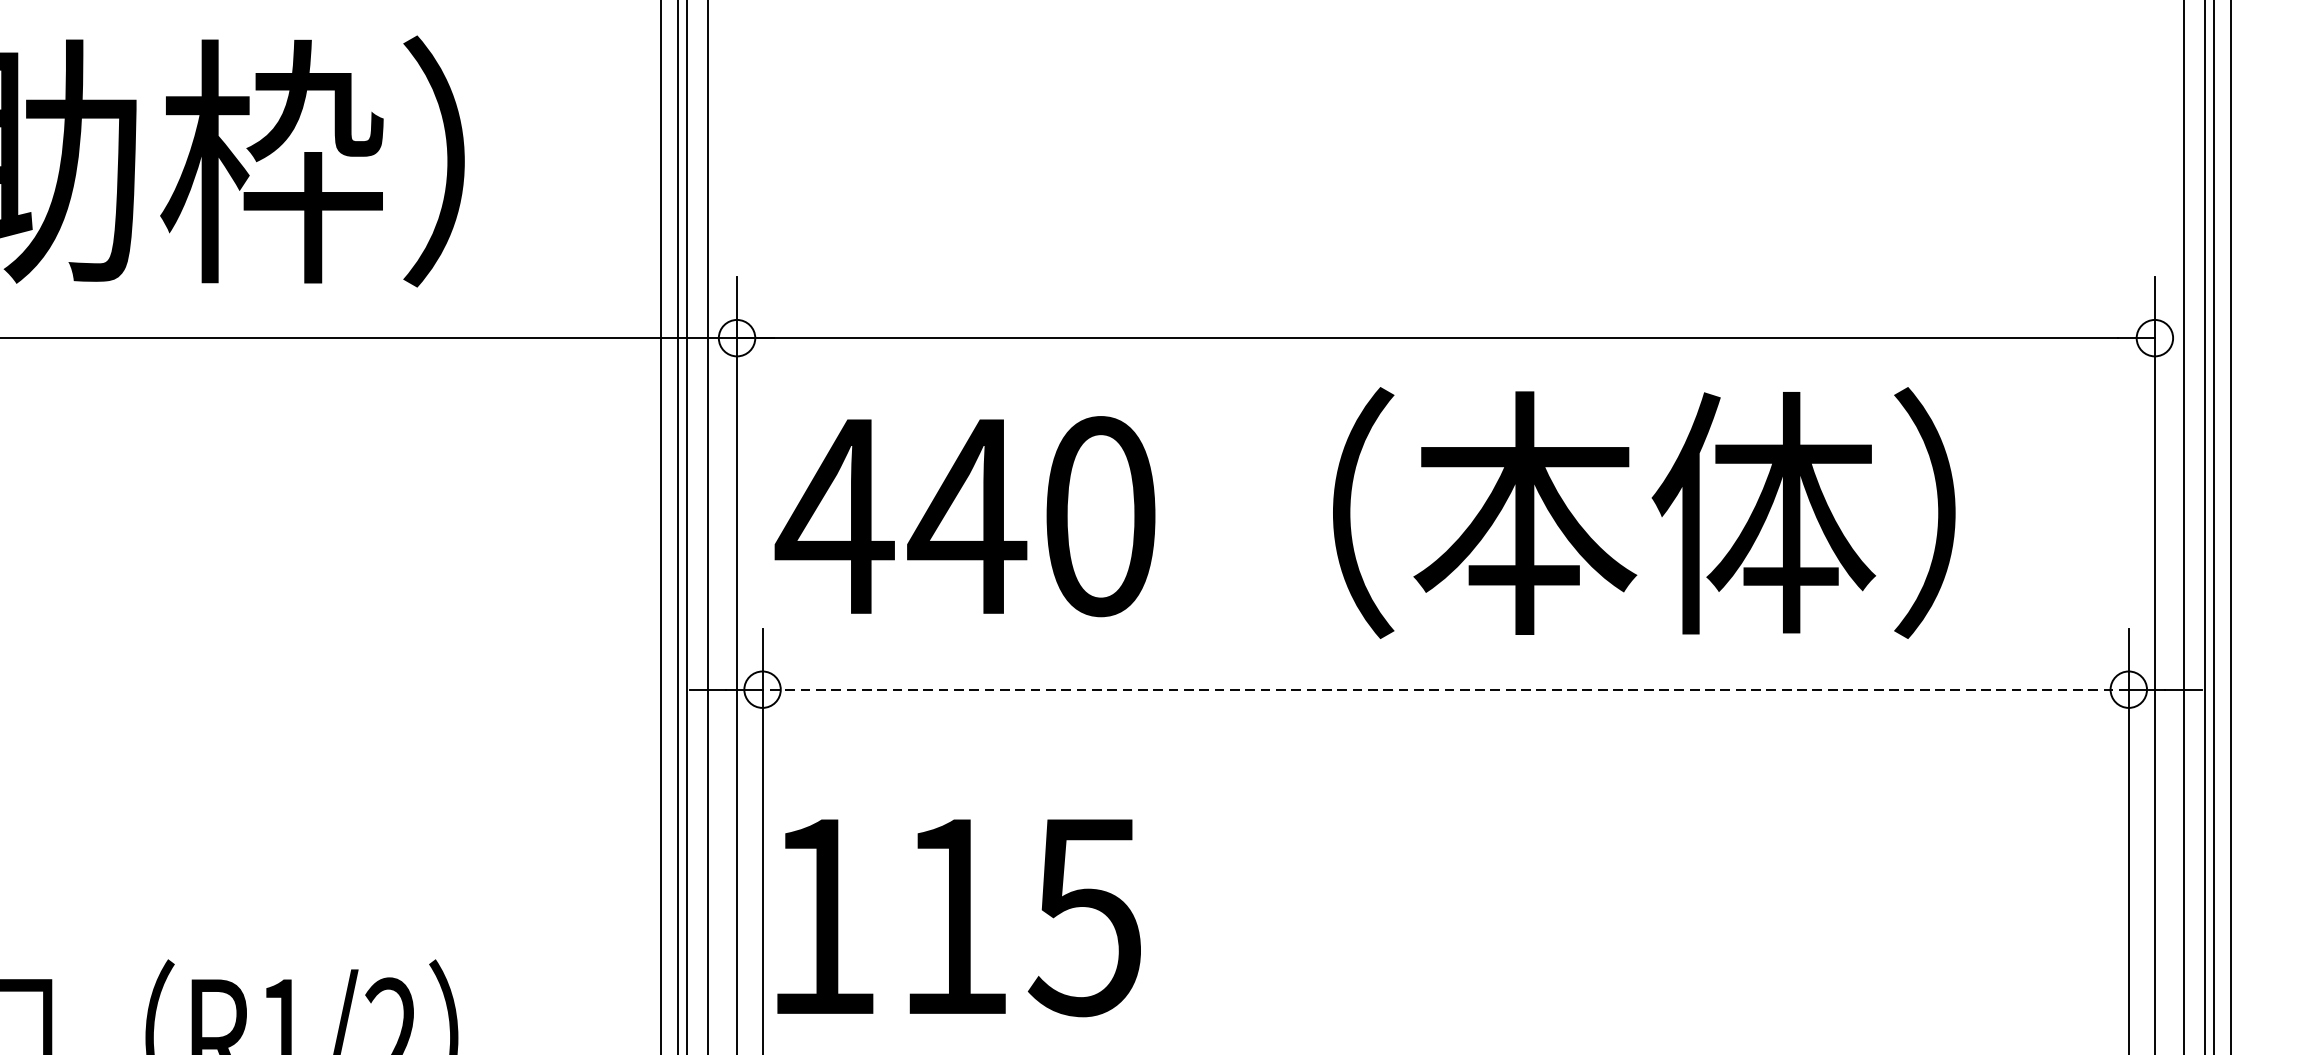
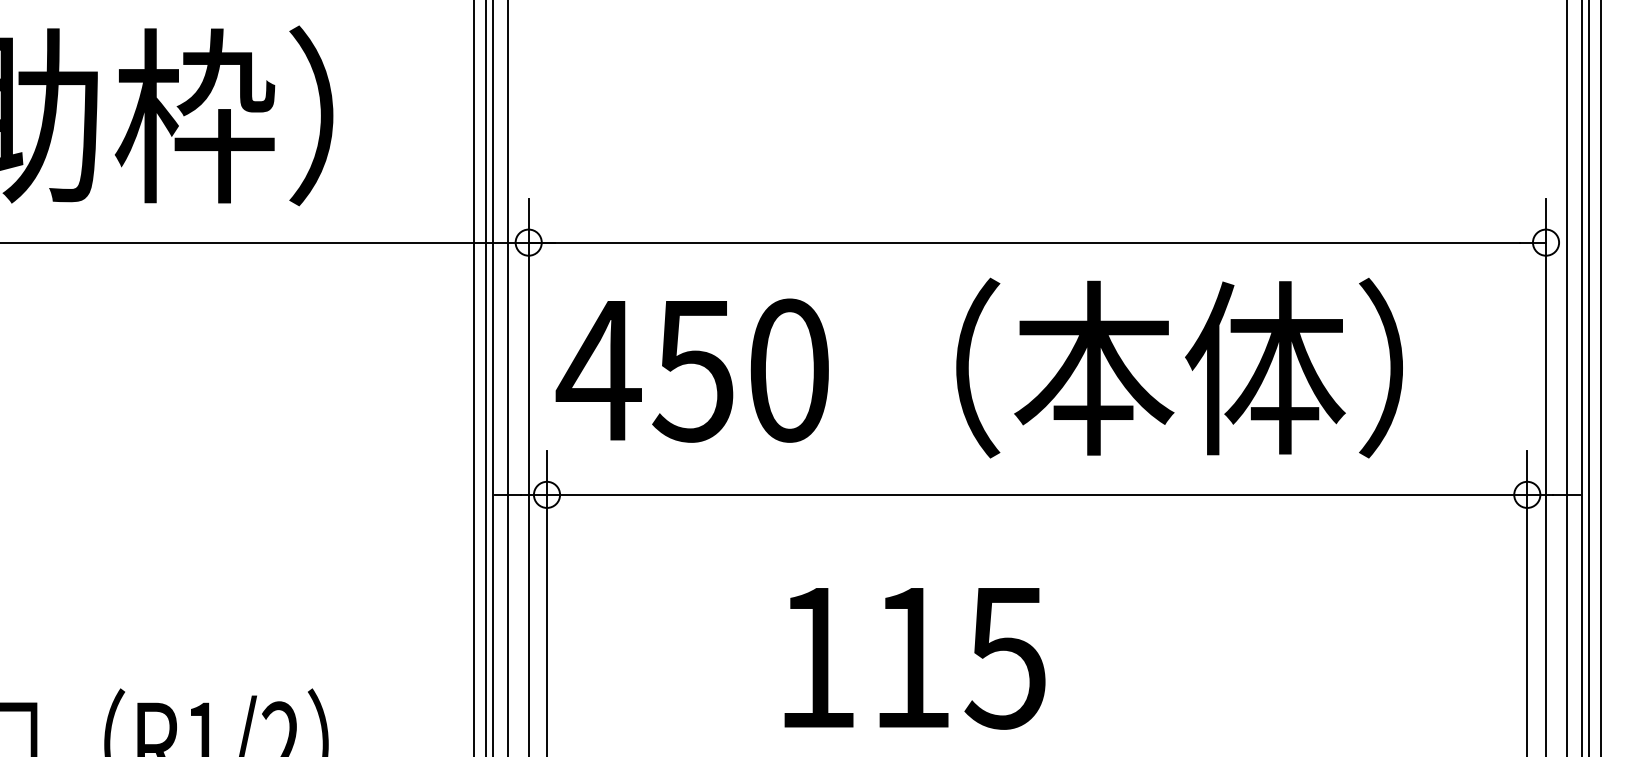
text: (966, 517) -> (693, 371), 440 -> 450
line: (1444, 689) -> (1036, 494), dashed -> solid
text: (958, 917) -> (914, 658), moved

